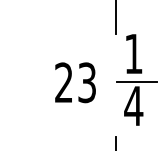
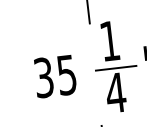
text: (75, 82) -> (55, 76), 23 -> 35

